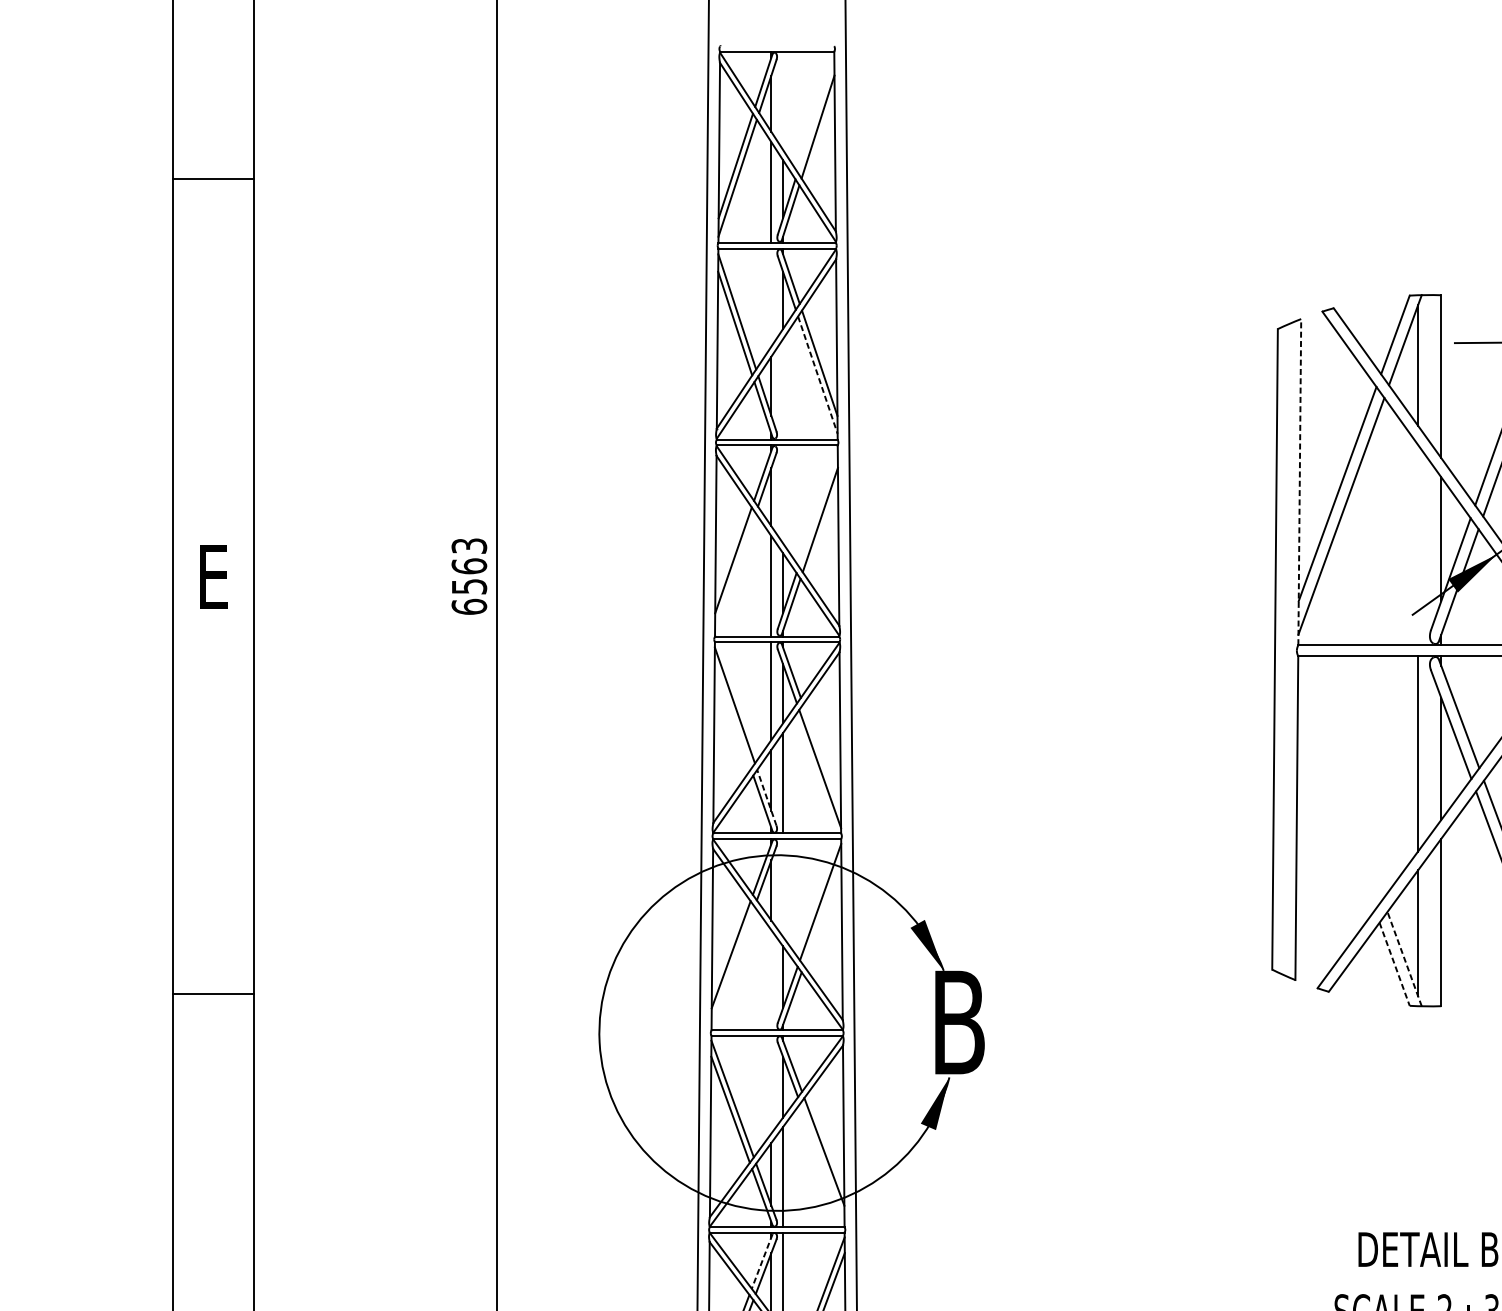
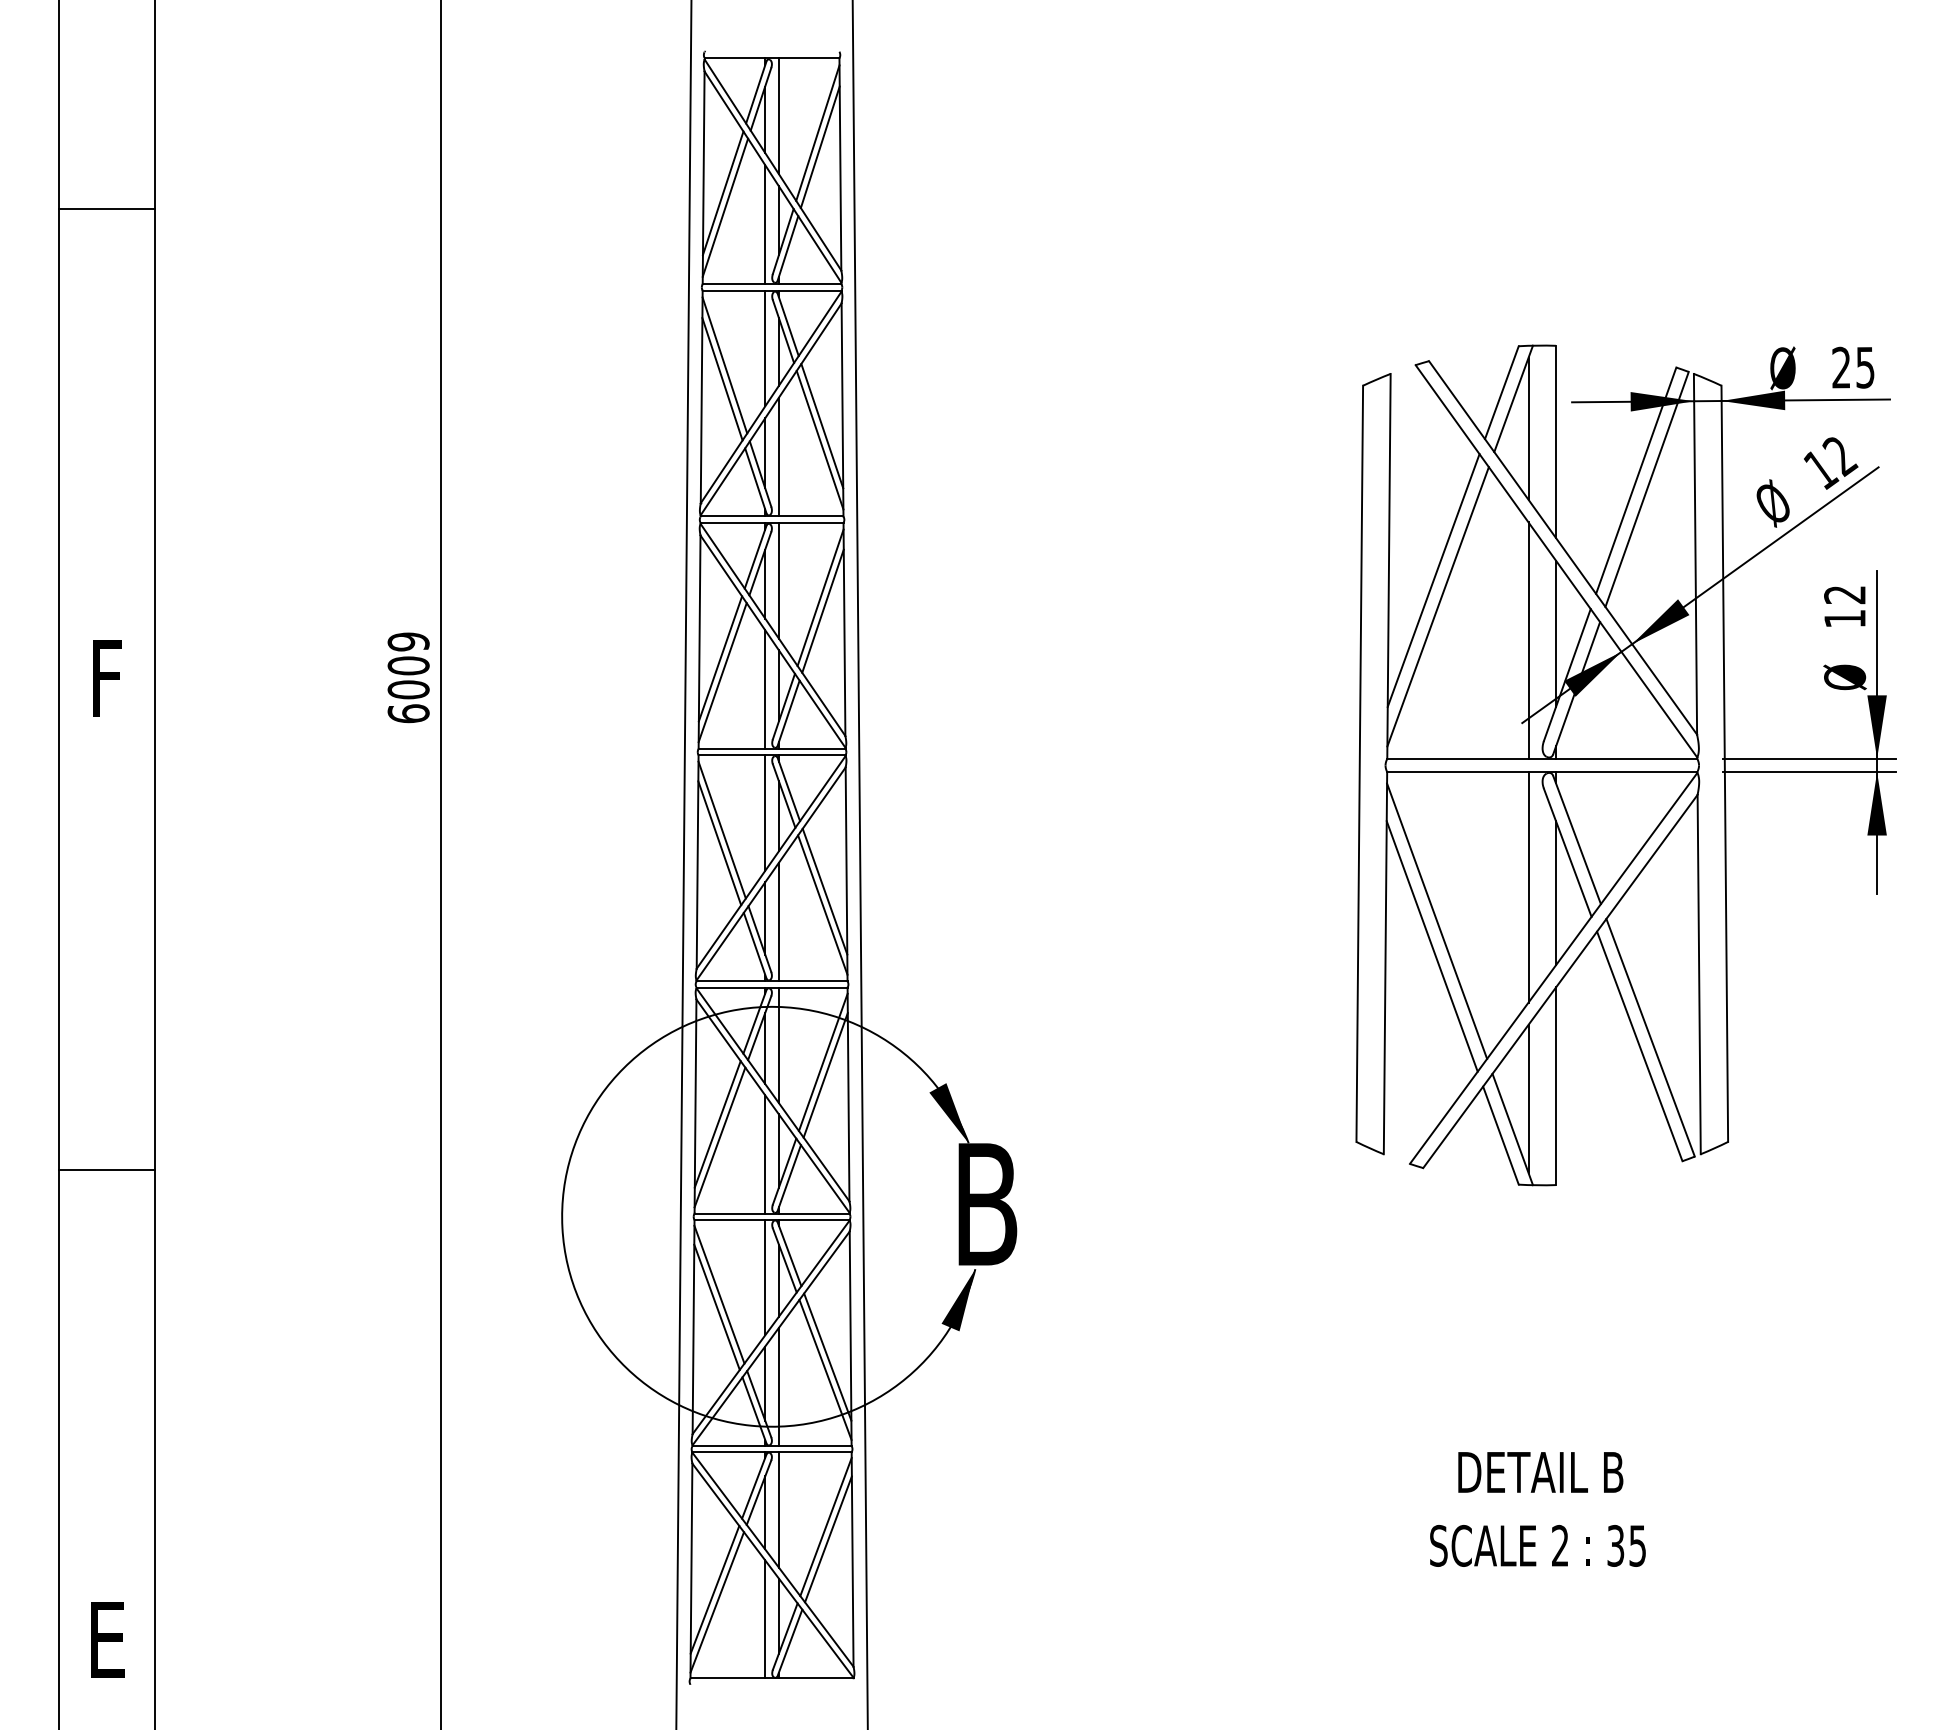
line: (782, 101) -> (778, 116), added
line: (815, 114) -> (817, 132), added
line: (771, 297) -> (765, 348), added
line: (818, 375) -> (820, 440), dashed -> solid
line: (782, 389) -> (778, 456), added
line: (1299, 481) -> (1388, 565), dashed -> solid
line: (782, 494) -> (778, 580), added
line: (818, 508) -> (820, 597), added
line: (1417, 544) -> (1528, 640), added
text: (469, 566) -> (408, 665), 6563 -> 6009
line: (735, 571) -> (722, 672), added
text: (214, 577) -> (107, 678), E -> F
line: (732, 716) -> (719, 843), added
line: (821, 757) -> (824, 891), added
line: (1340, 782) -> (1437, 920), added
line: (766, 798) -> (759, 939), dashed -> solid
line: (1335, 804) -> (1431, 946), added
line: (782, 887) -> (778, 1045), added
line: (822, 913) -> (825, 1075), added
line: (1404, 959) -> (1512, 1129), dashed -> solid
line: (732, 965) -> (719, 1137), added
line: (1395, 965) -> (1501, 1136), dashed -> solid
line: (771, 980) -> (765, 1154), added
line: (771, 1084) -> (765, 1277), added
line: (822, 1162) -> (825, 1369), added
line: (762, 1261) -> (754, 1486), dashed -> solid

